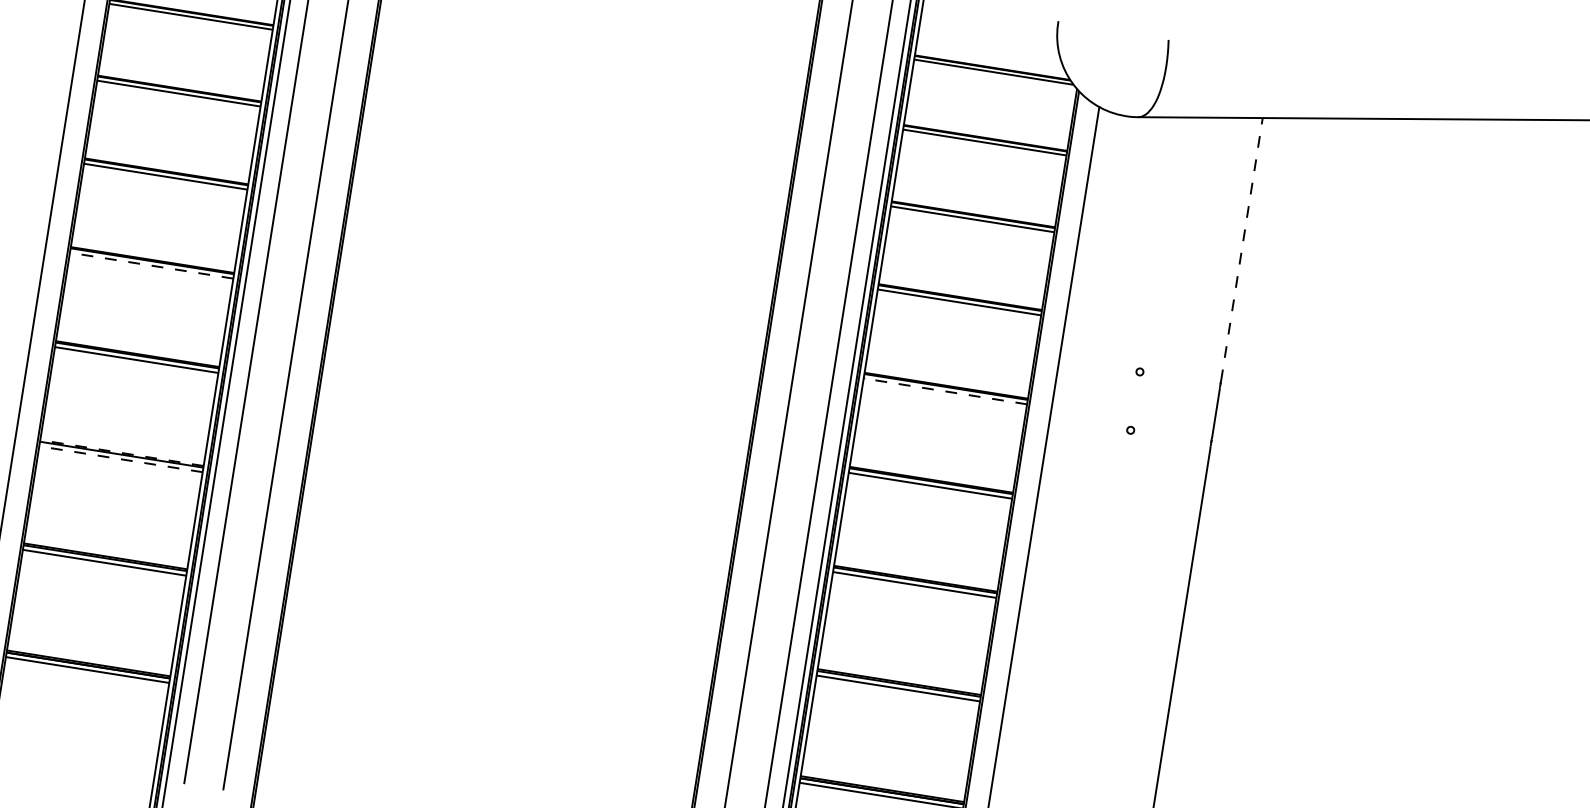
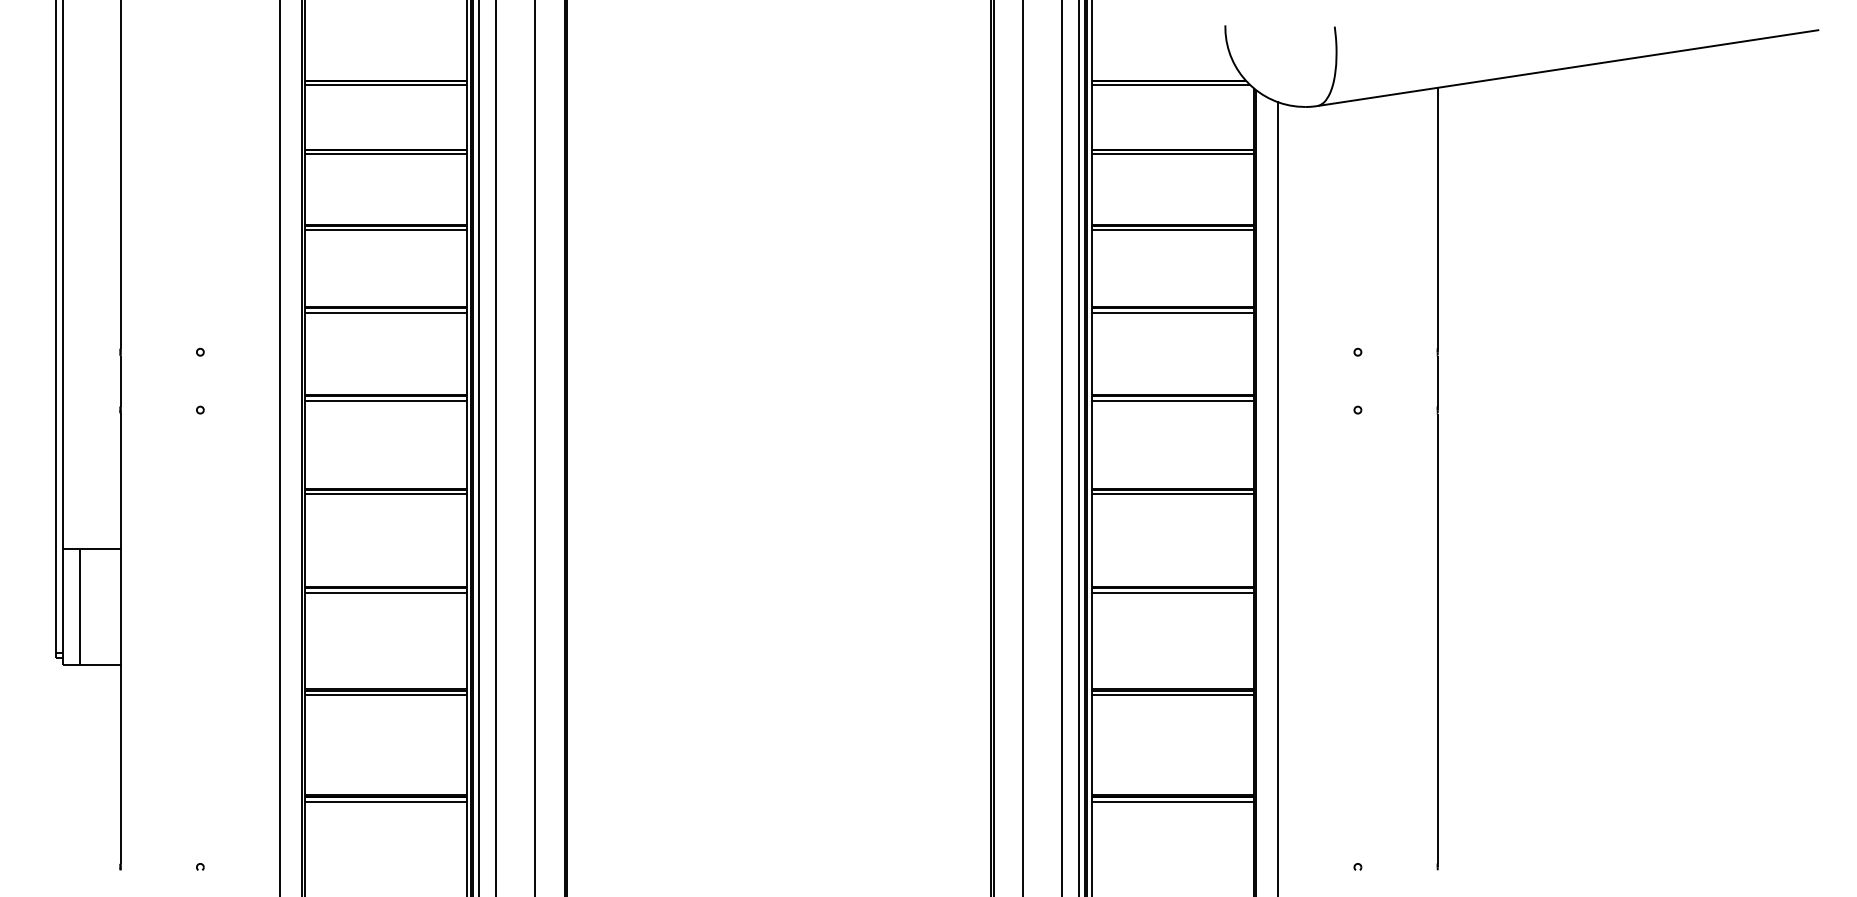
line: (1241, 248) -> (1437, 217), dashed -> solid
line: (151, 265) -> (385, 400), dashed -> solid
line: (945, 390) -> (1172, 400), dashed -> solid
line: (121, 452) -> (385, 586), dashed -> solid
line: (120, 458) -> (385, 592), dashed -> solid

